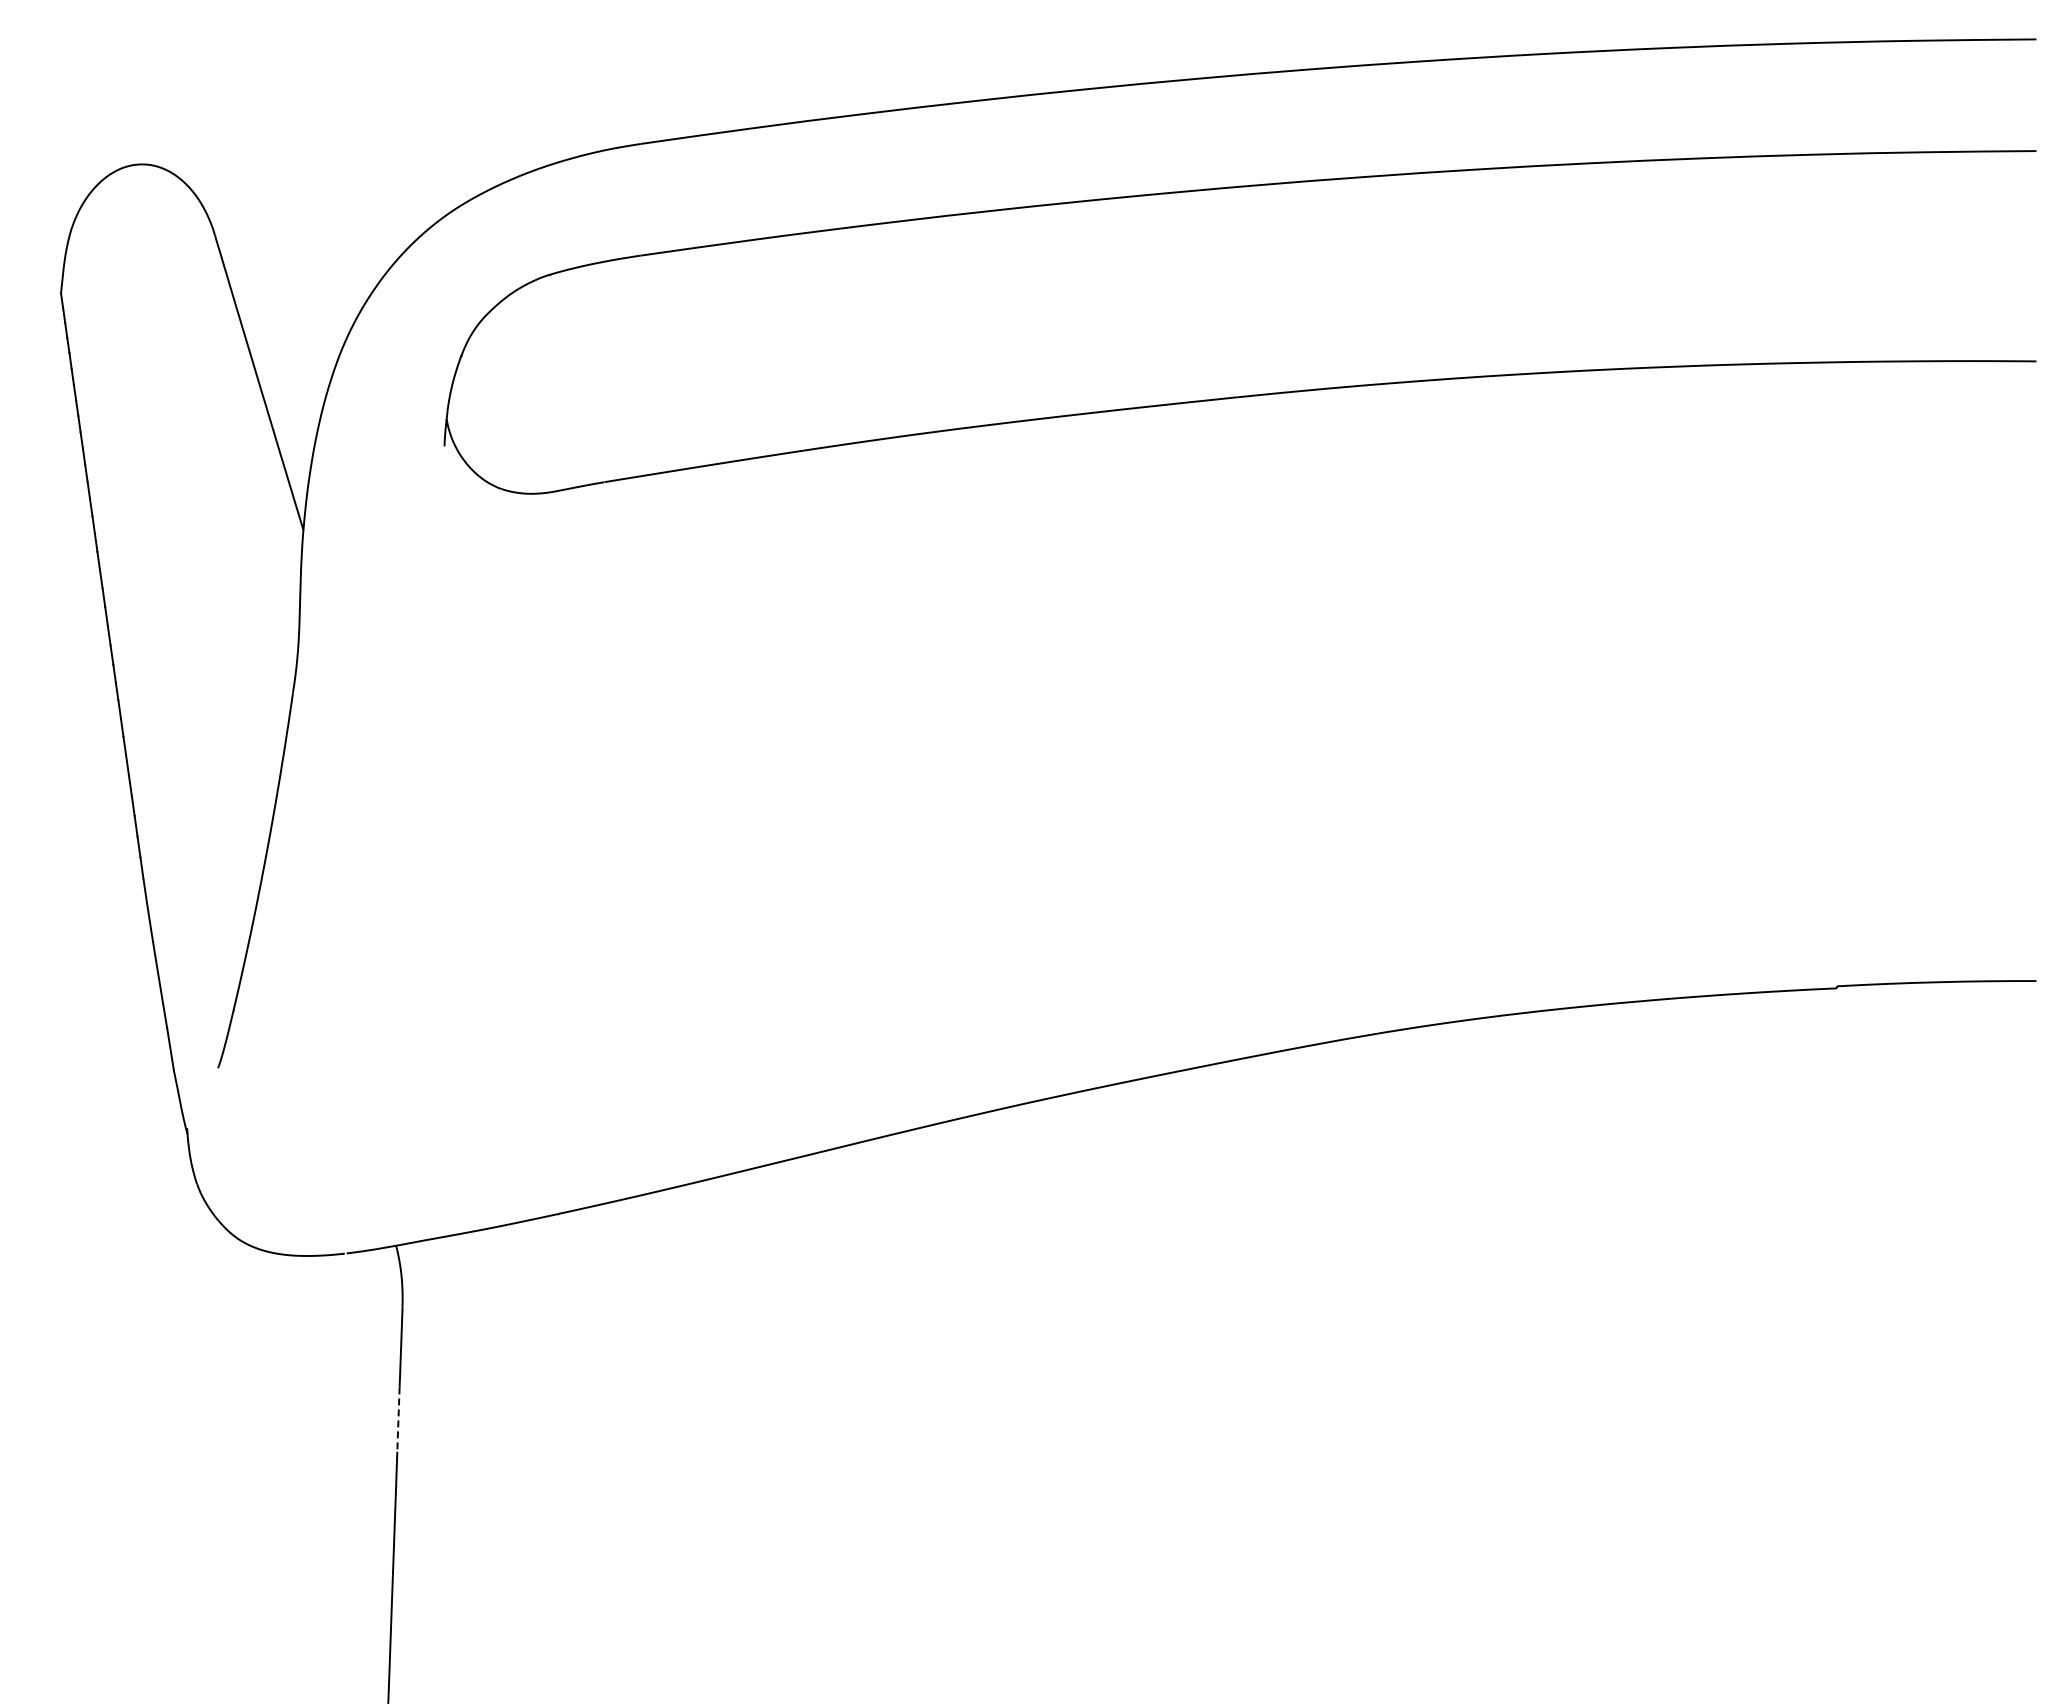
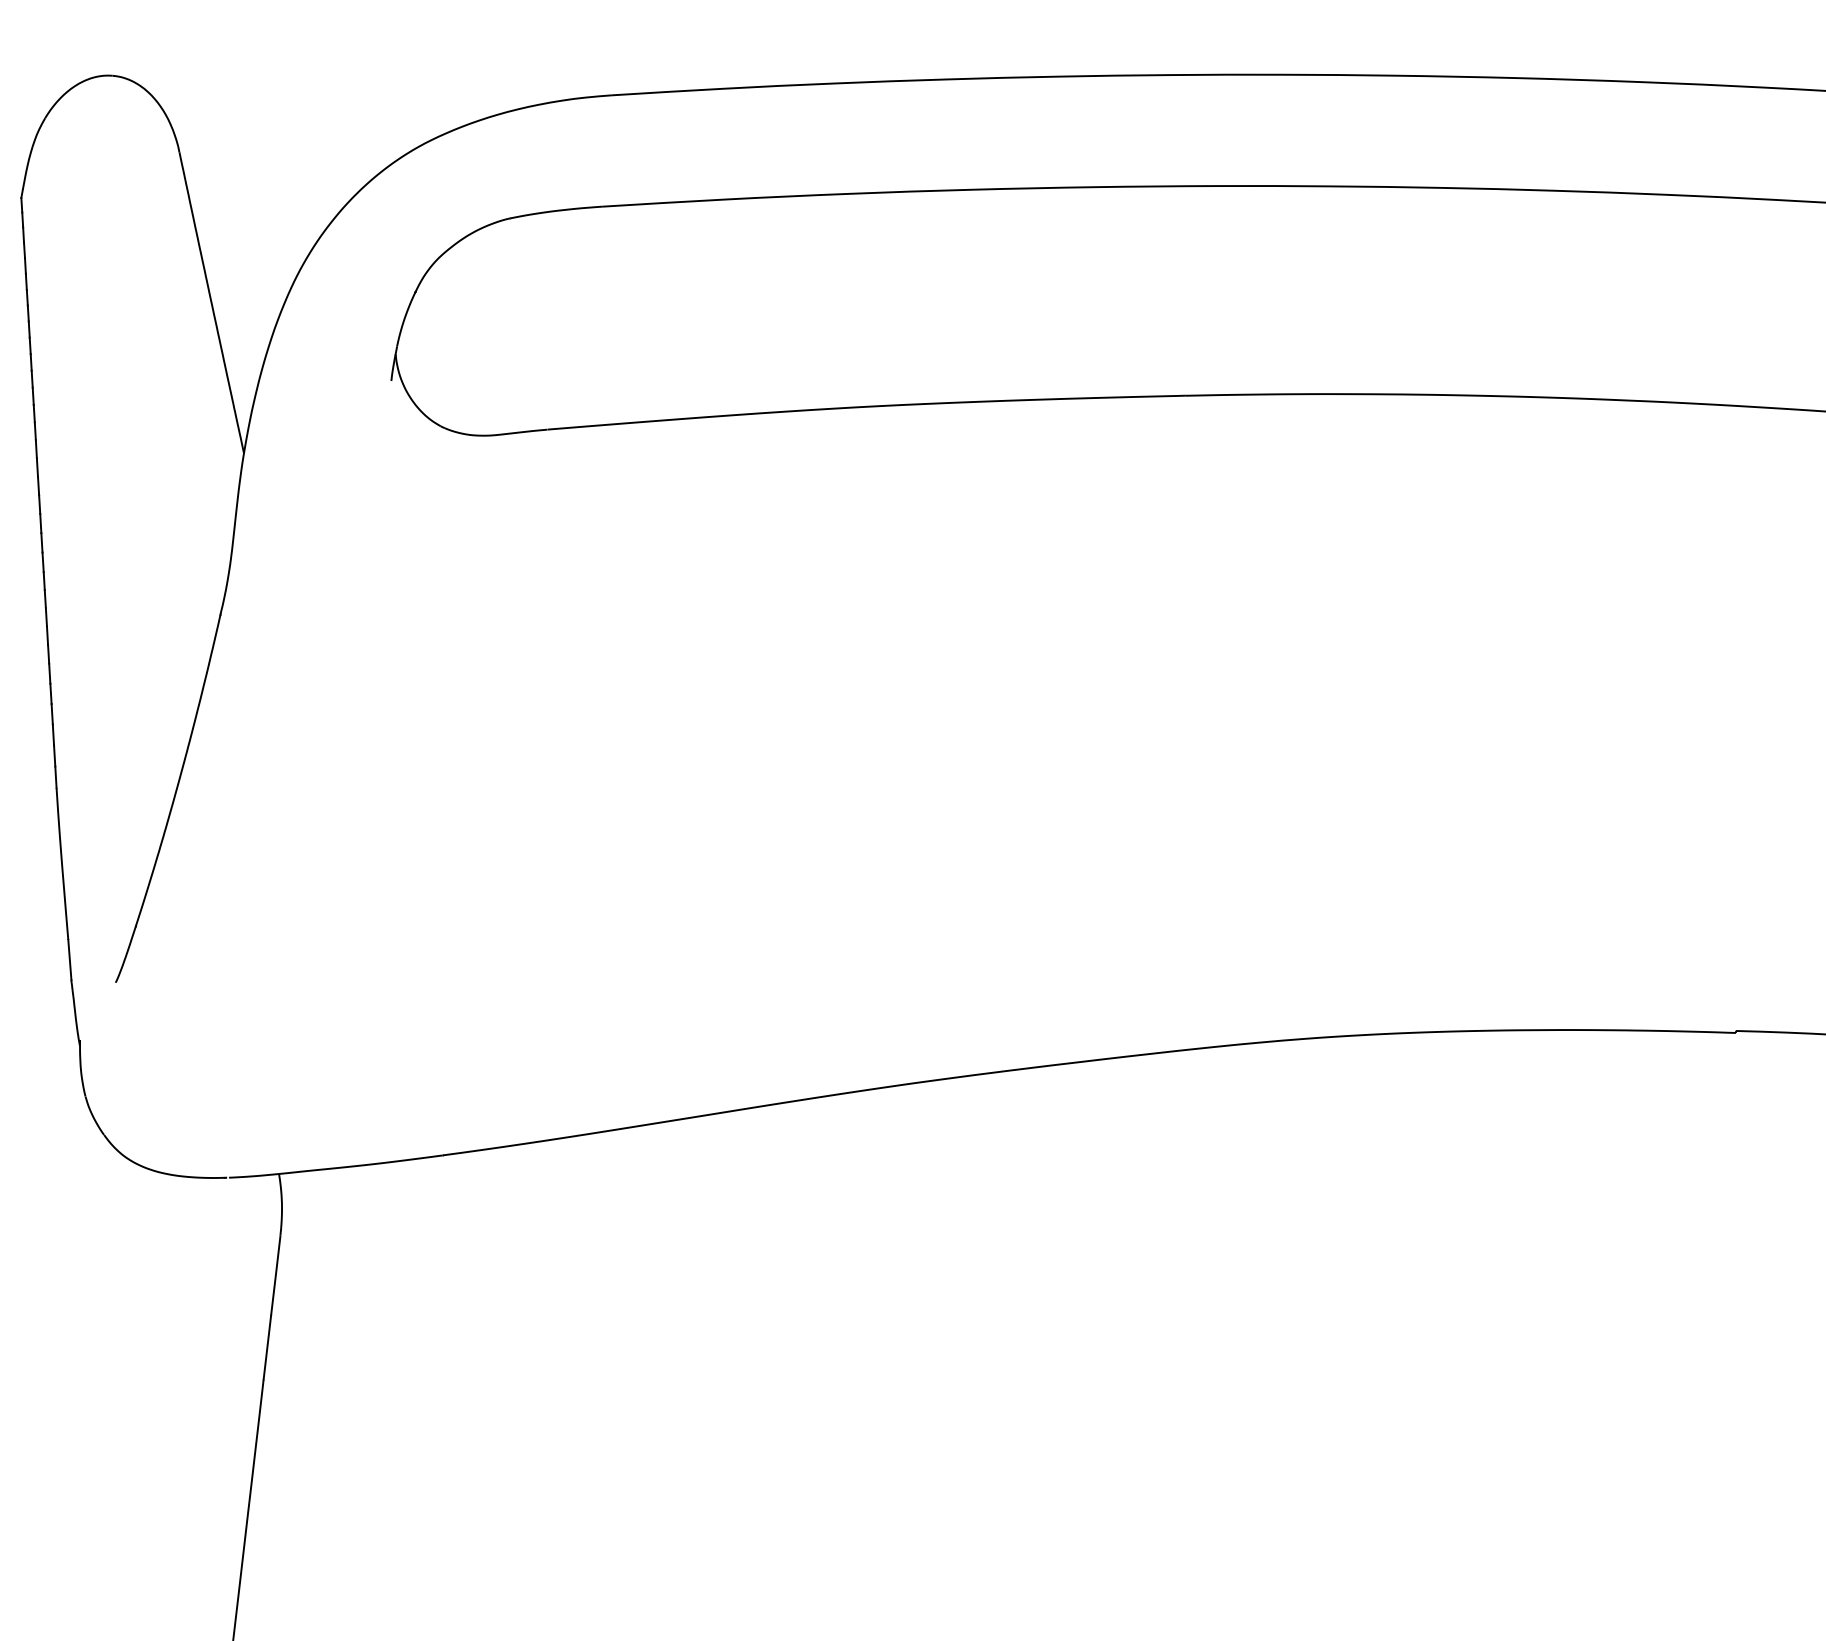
line: (398, 1420) -> (267, 1348), dashed -> solid

